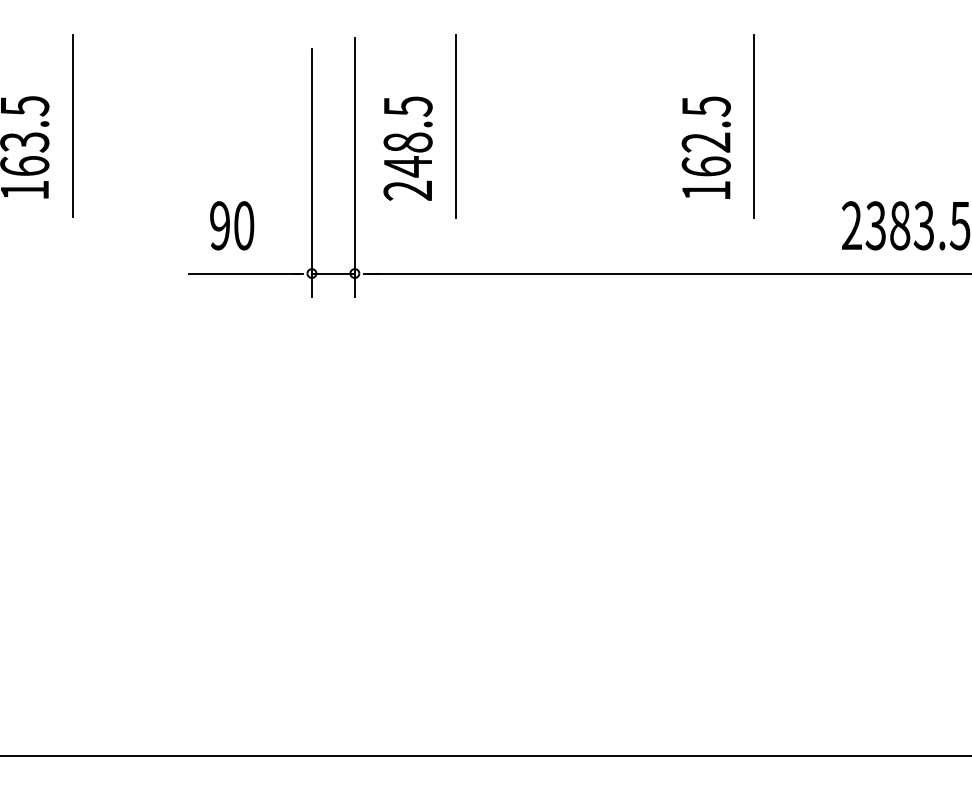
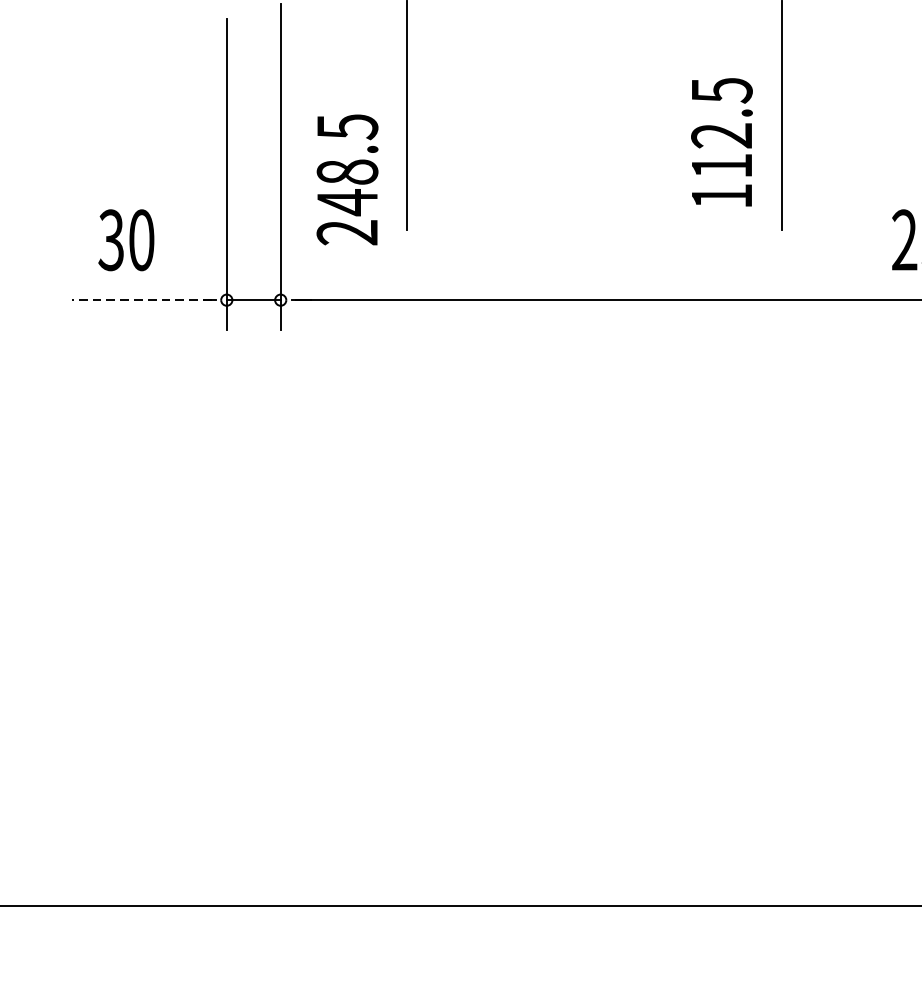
text: (407, 148) -> (346, 179), moved
text: (705, 166) -> (720, 165), 162.5 -> 112.5
text: (219, 225) -> (110, 239), 90 -> 30
line: (244, 273) -> (142, 300), solid -> dashed

